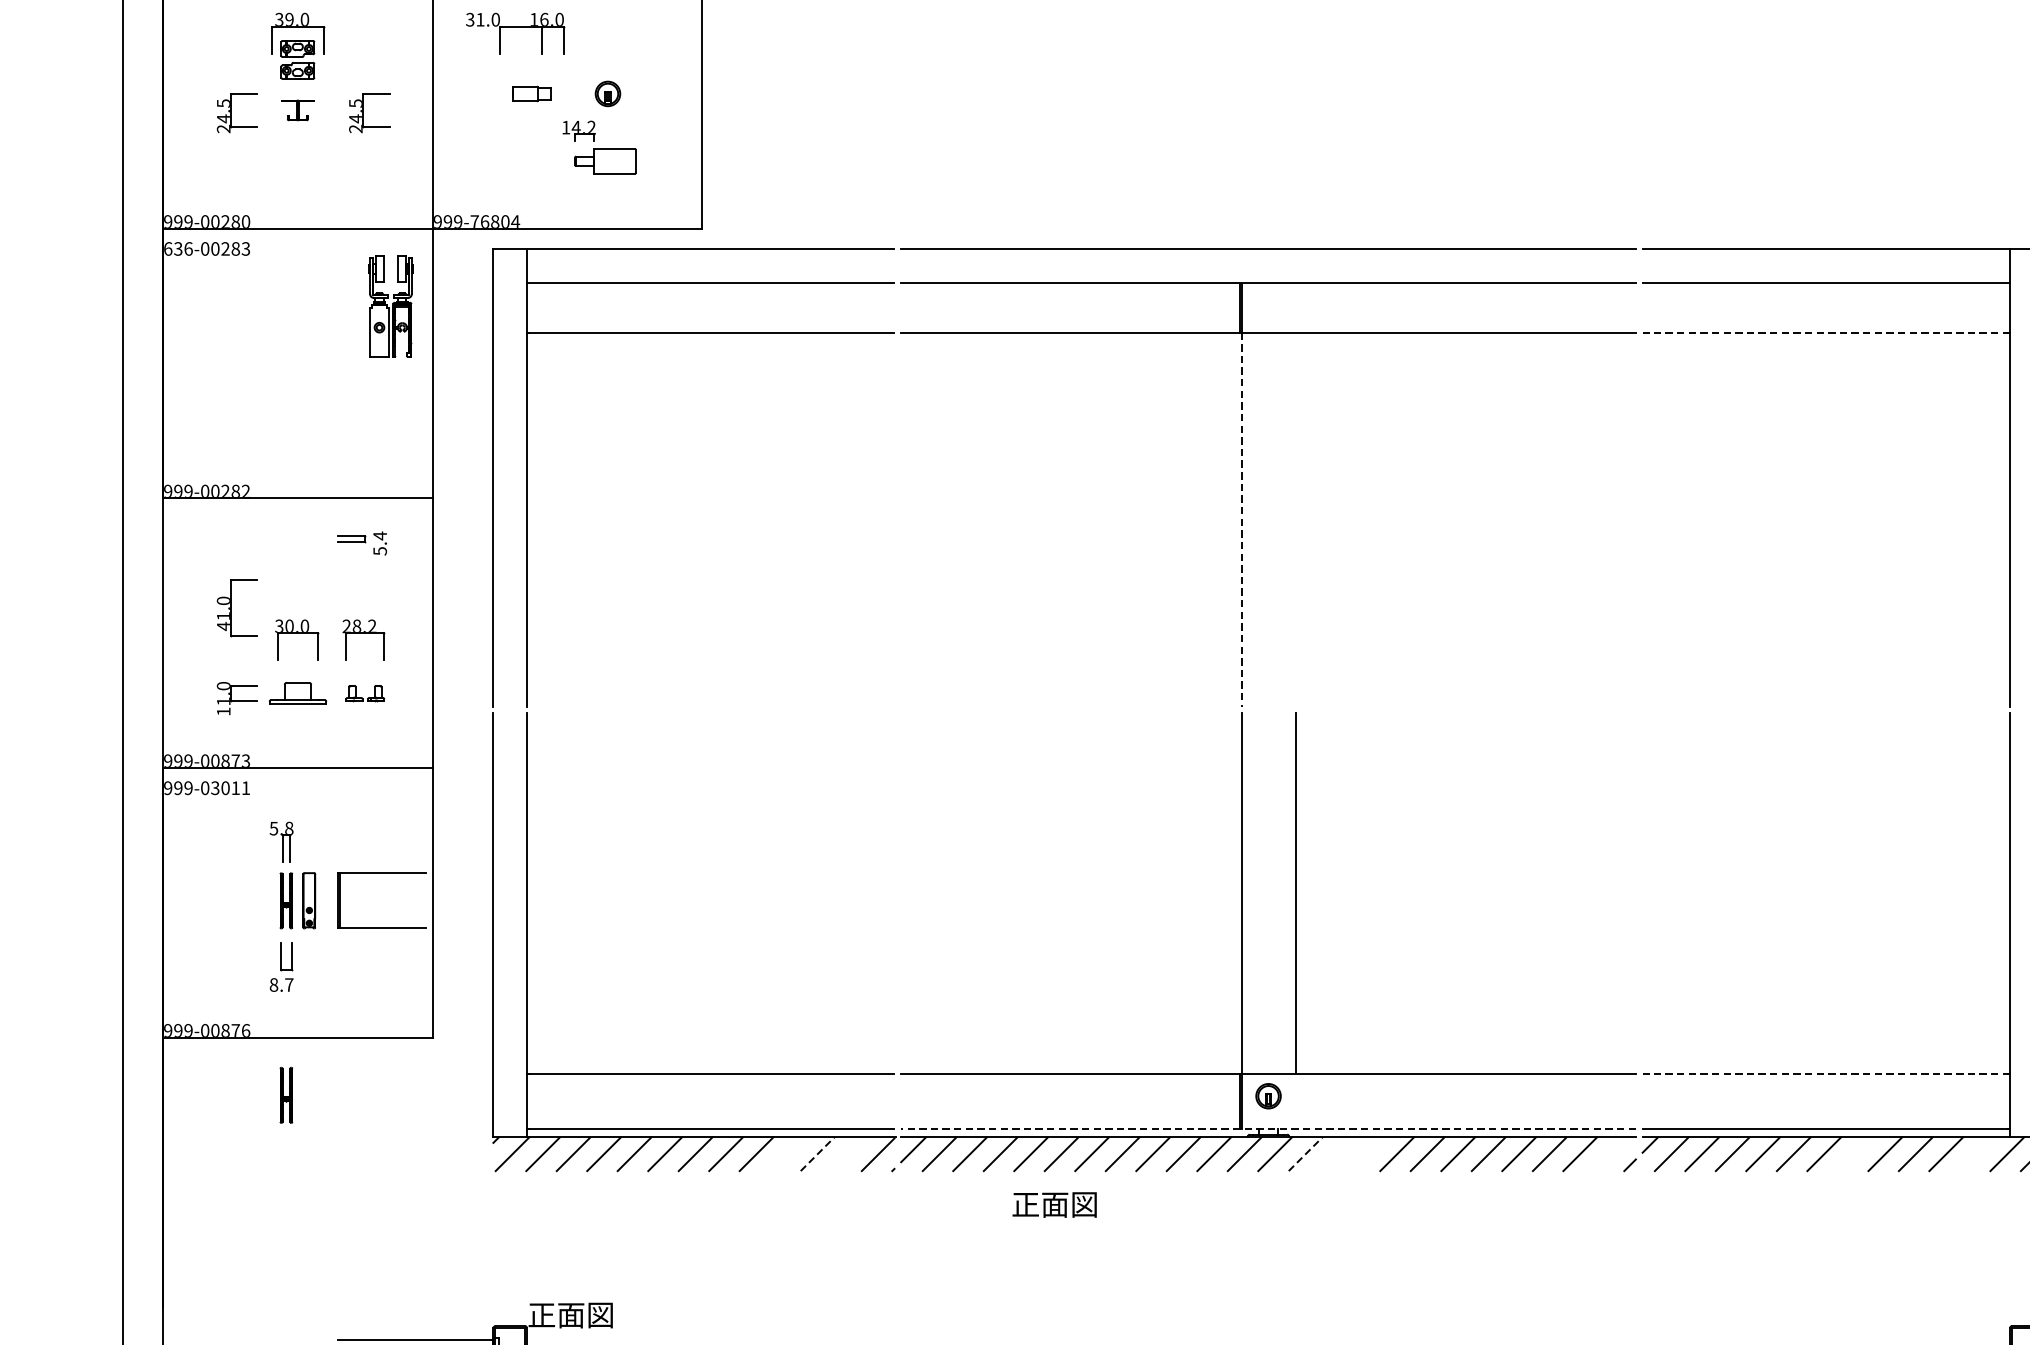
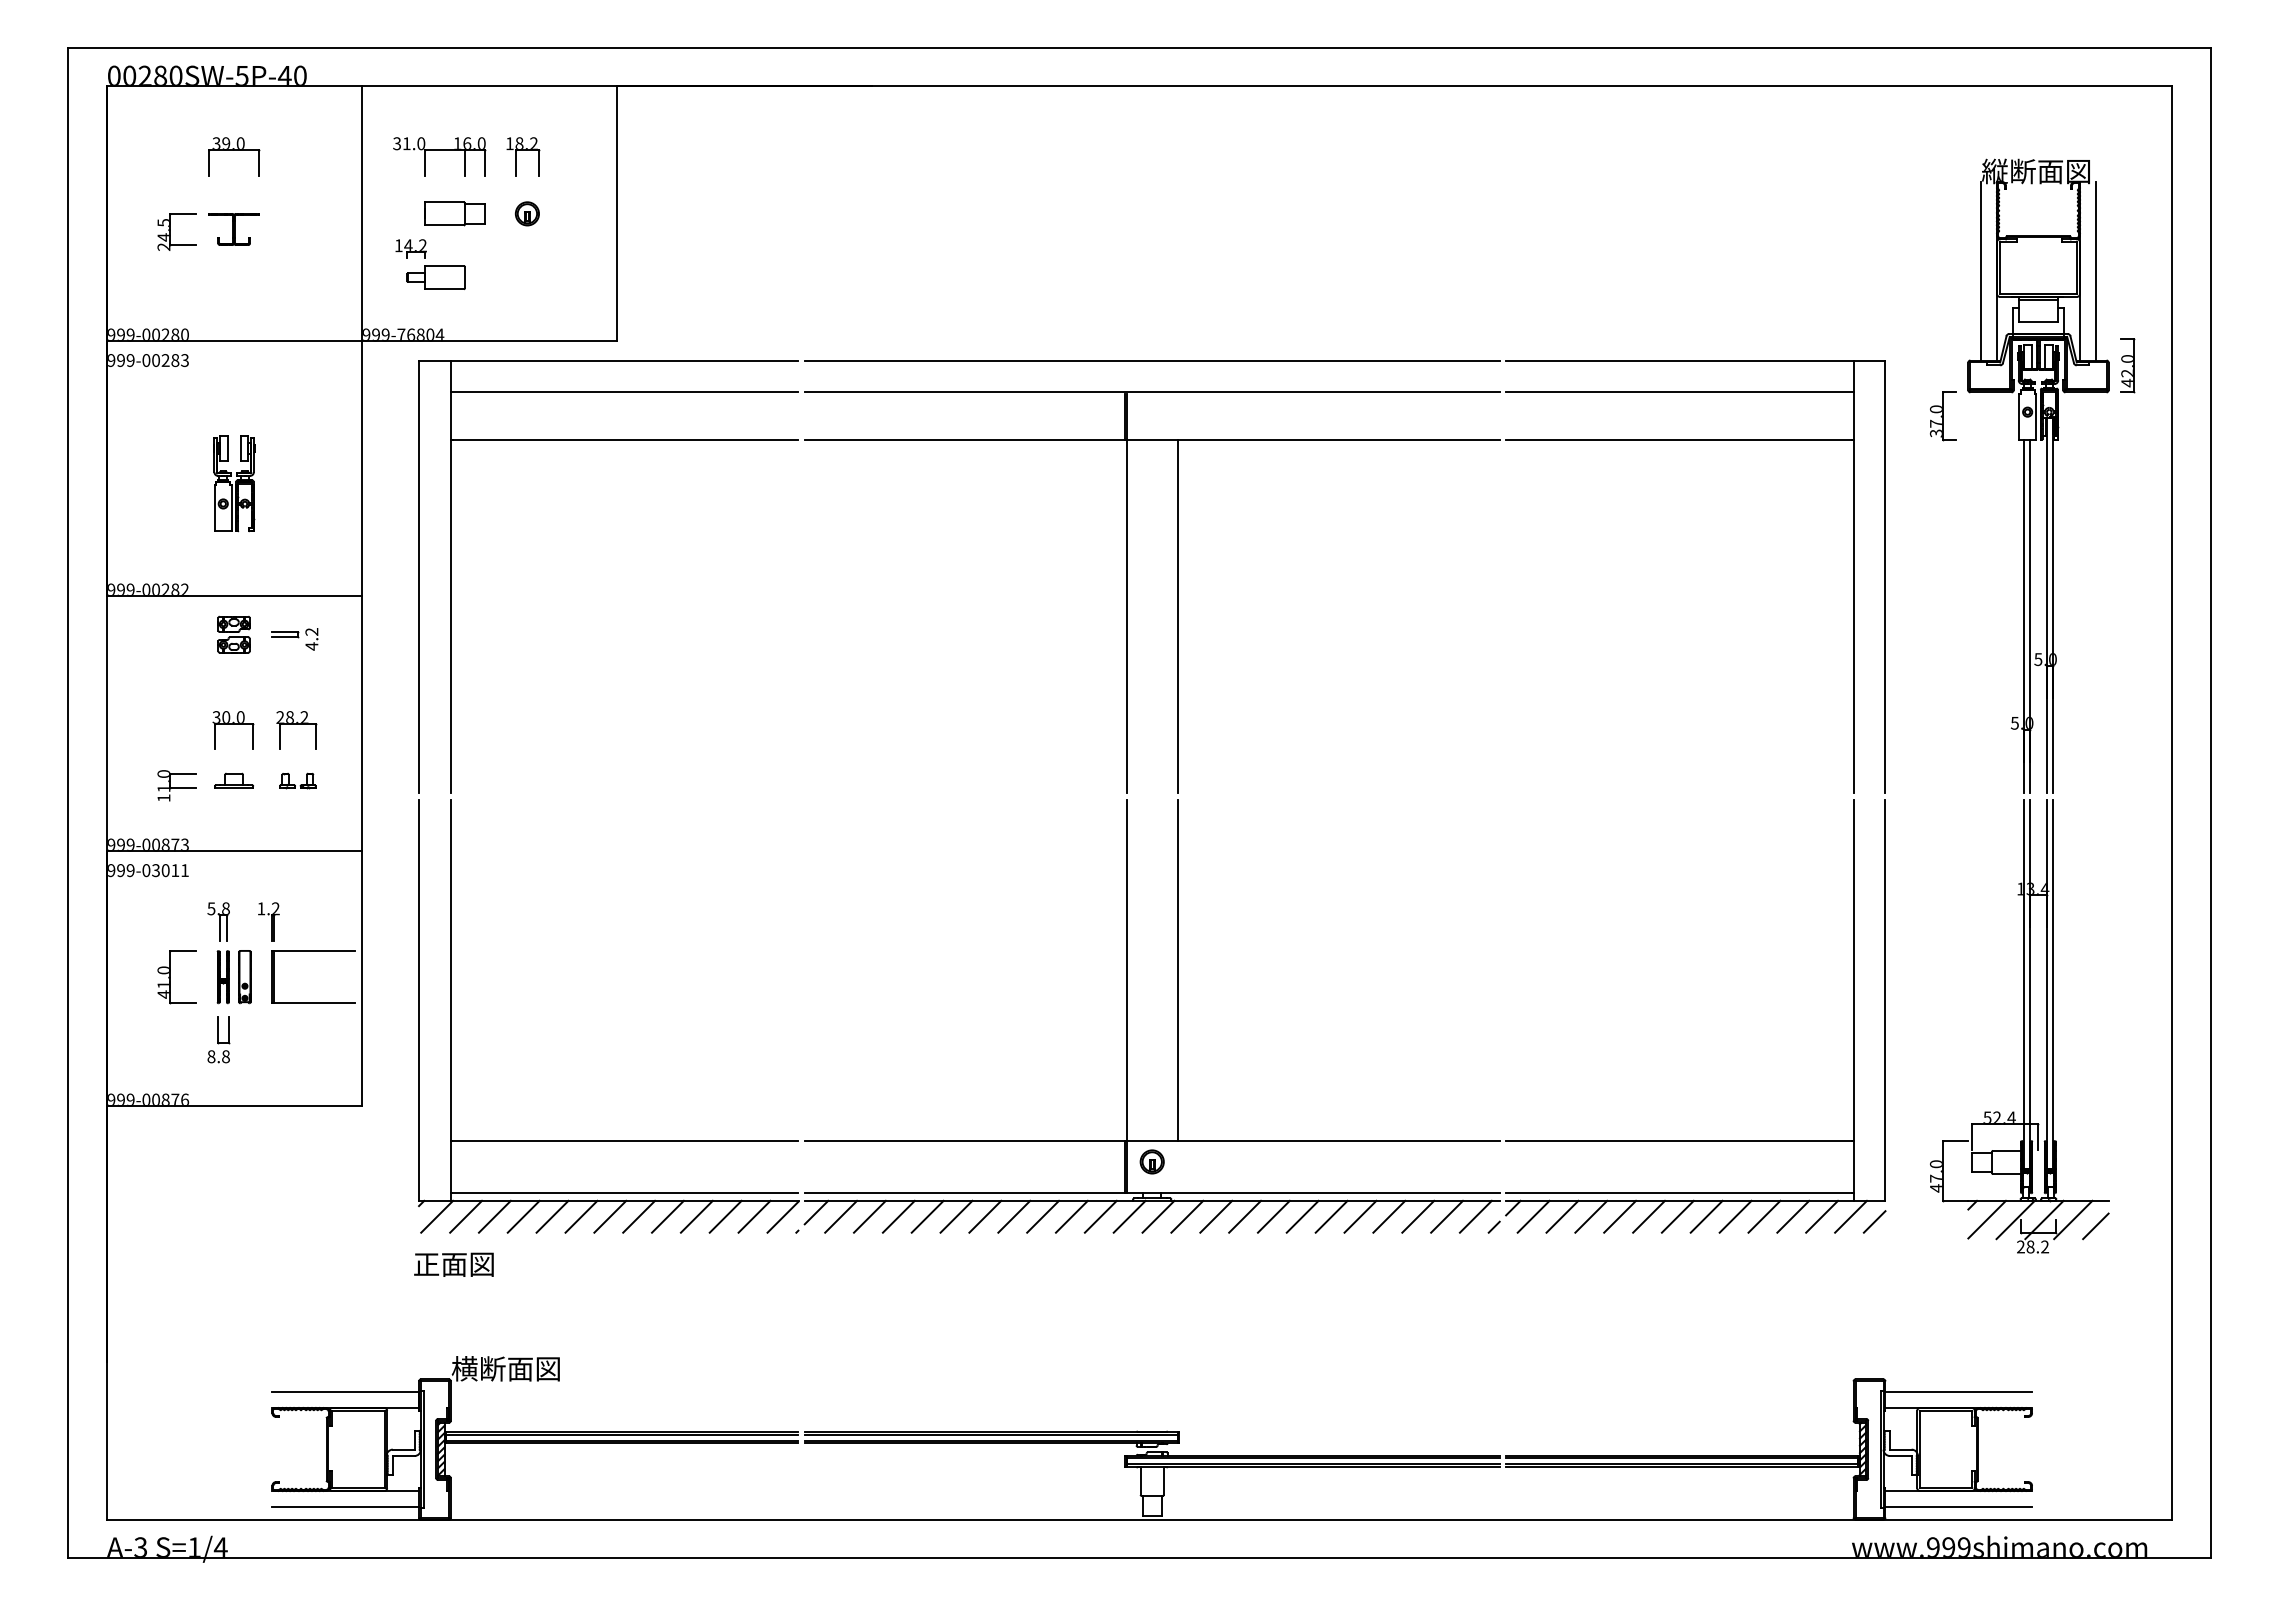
part: (603, 33) -> (523, 156), added
part: (297, 59) -> (233, 634), moved
part: (530, 93) -> (454, 213), size x1.67
part: (297, 110) -> (233, 229), size x1.67
part: (369, 112) -> (301, 231), removed
part: (599, 147) -> (430, 264), moved
text: (178, 248) -> (121, 360), 636-00283 -> 999-00283
part: (391, 306) -> (234, 483), moved
line: (1825, 332) -> (1679, 439), dashed -> solid
line: (1241, 519) -> (1126, 616), dashed -> solid
line: (1295, 519) -> (1177, 616), added
text: (379, 542) -> (311, 638), 5.4 -> 4.2
part: (236, 608) -> (176, 977), moved
part: (297, 692) -> (233, 780), size x0.71
part: (334, 842) -> (268, 921), added
text: (288, 984) -> (225, 1056), 8.7 -> 8.8
line: (1825, 1073) -> (1679, 1140), dashed -> solid
part: (285, 1095) -> (222, 1161), removed
line: (1267, 1129) -> (1151, 1193), dashed -> solid
line: (786, 1153) -> (696, 1216), added
line: (817, 1153) -> (725, 1216), dashed -> solid
line: (848, 1153) -> (754, 1216), added
line: (1305, 1153) -> (1187, 1216), dashed -> solid
line: (1336, 1153) -> (1216, 1216), added
line: (1367, 1153) -> (1245, 1216), added
line: (1610, 1153) -> (1475, 1216), added
line: (1854, 1153) -> (1706, 1216), added
line: (1977, 1153) -> (1822, 1216), added
text: (1054, 1204) -> (453, 1264), moved
text: (584, 1314) -> (505, 1368), 正面図 -> 横断面図

